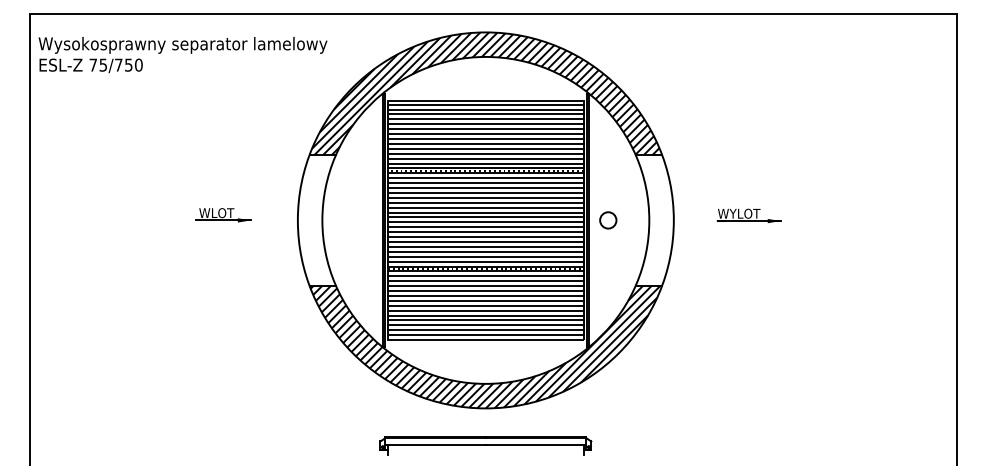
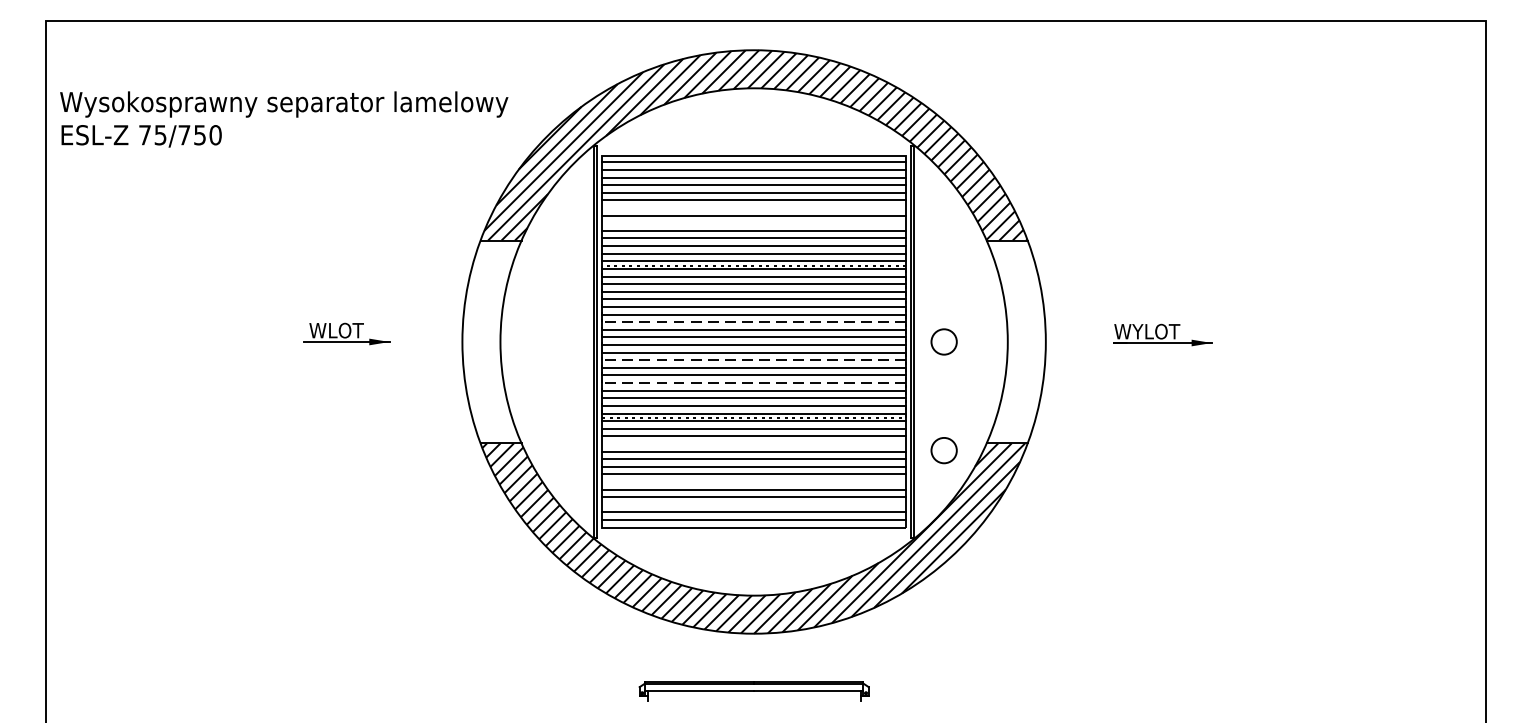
text: (182, 55) -> (283, 120), moved
line: (485, 134) -> (753, 208), removed
line: (485, 143) -> (753, 222), removed
line: (485, 207) -> (753, 321), solid -> dashed
line: (485, 232) -> (753, 360), solid -> dashed
line: (485, 246) -> (753, 382), solid -> dashed
line: (485, 286) -> (753, 444), removed
circle: (608, 290) -> (944, 450), added
line: (485, 310) -> (753, 481), removed
line: (485, 325) -> (753, 505), removed
part: (485, 445) -> (753, 691), size x0.7

